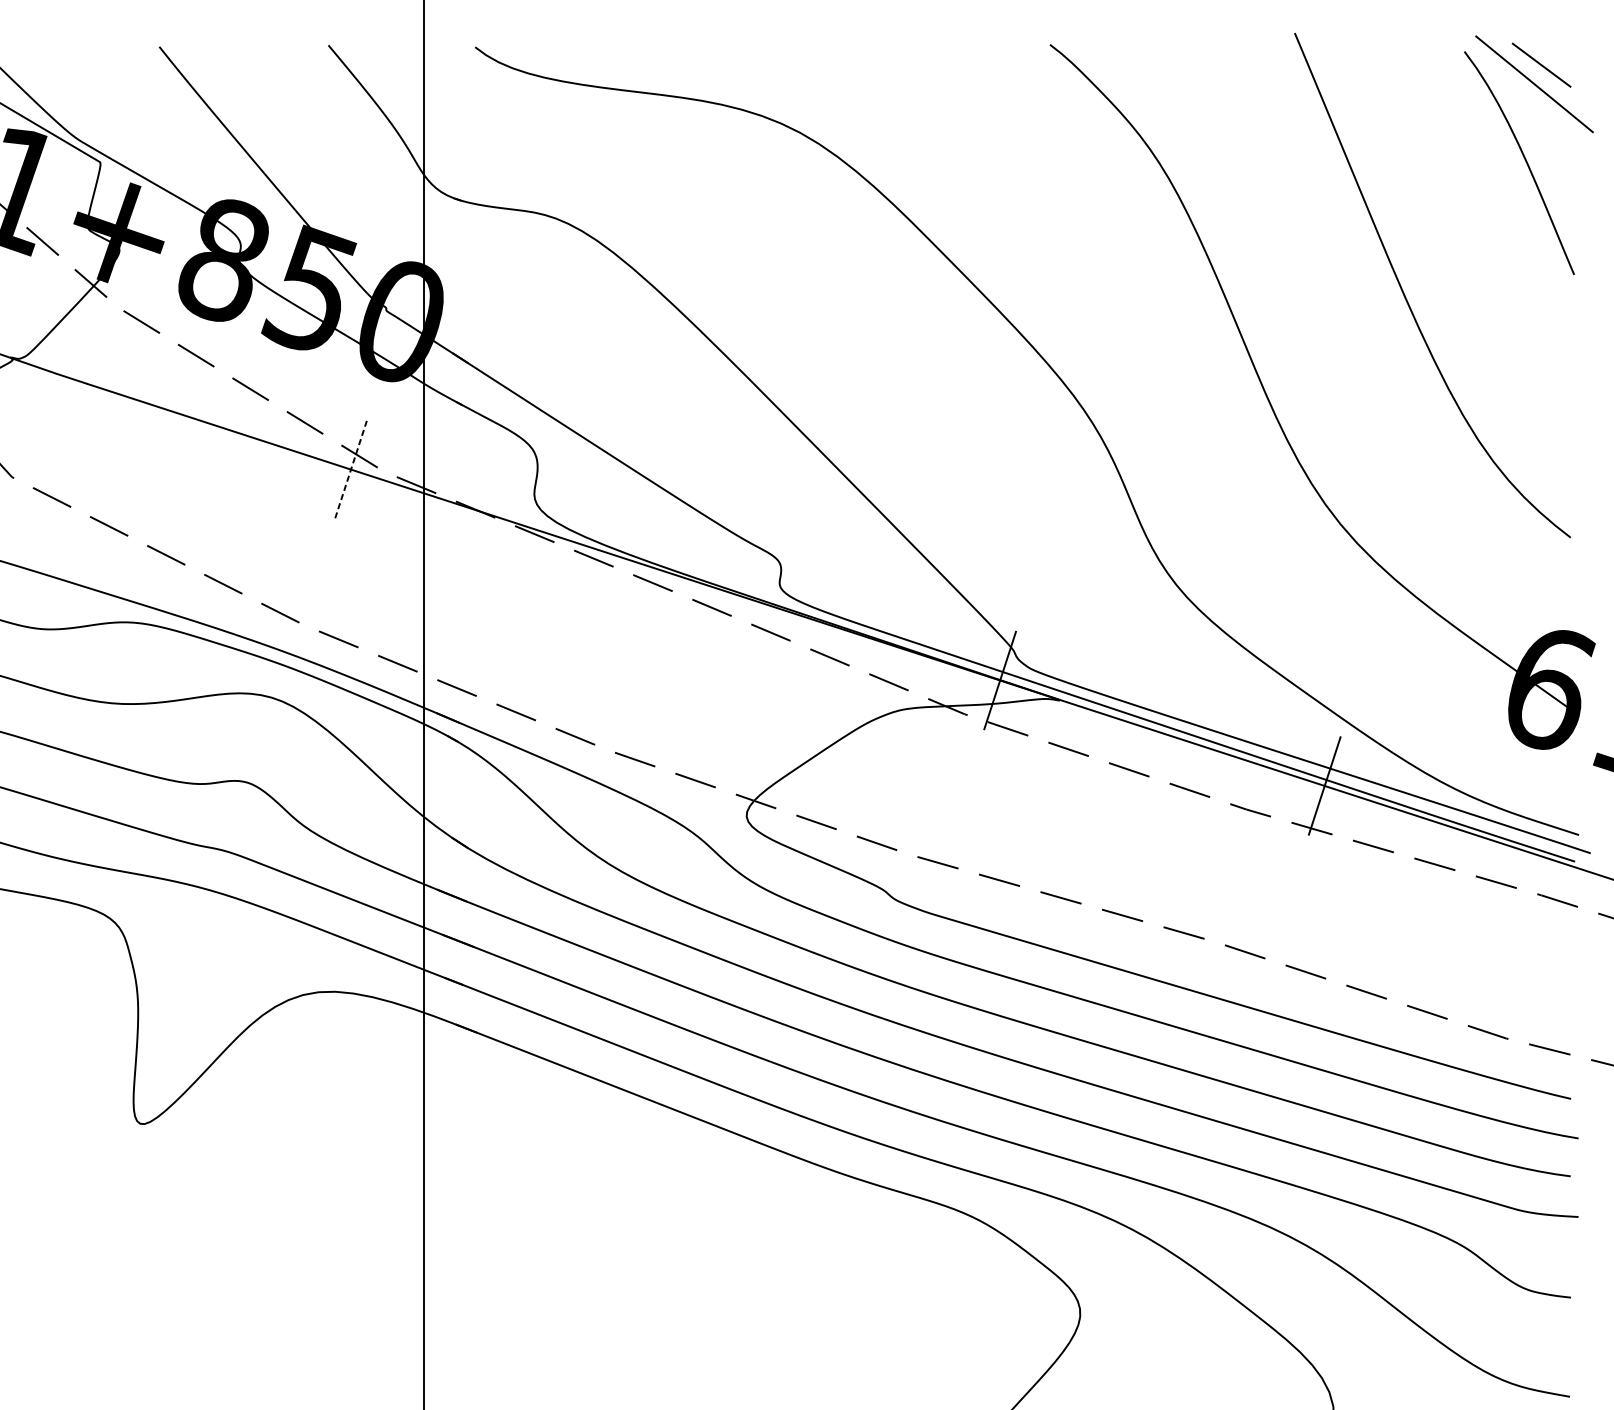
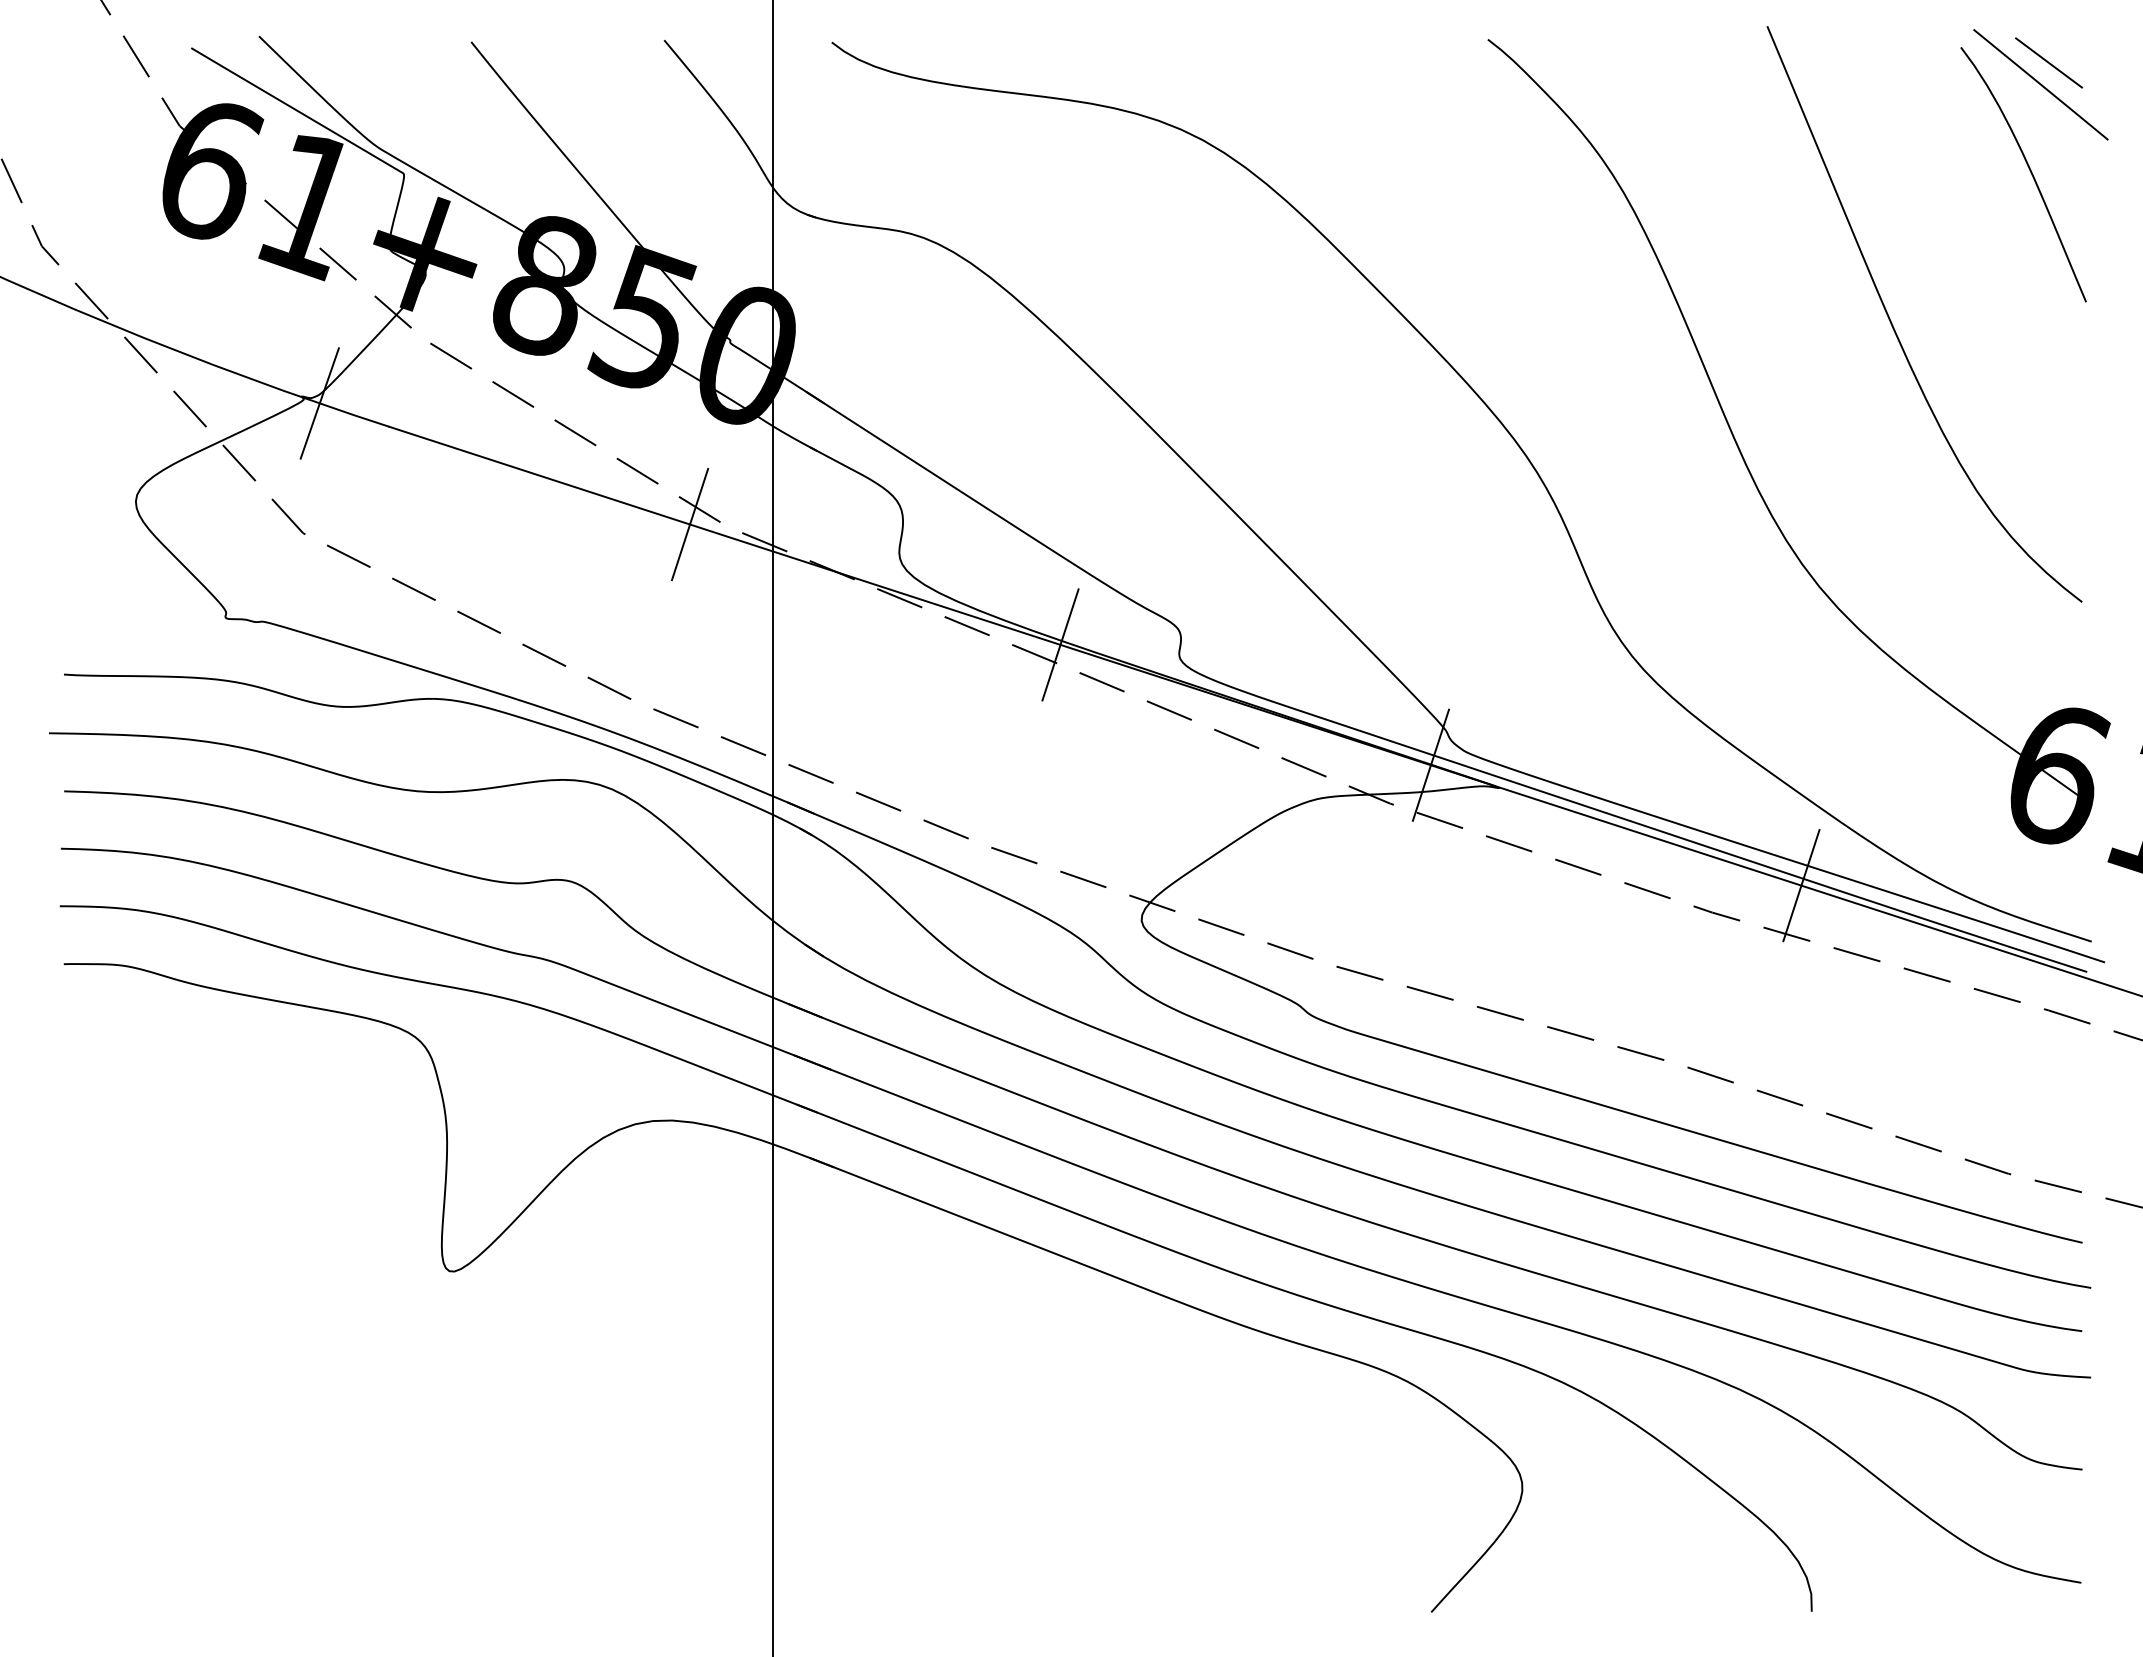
line: (26, 363) -> (319, 403), added
line: (351, 469) -> (690, 524), dashed -> solid
line: (675, 574) -> (1060, 644), added

